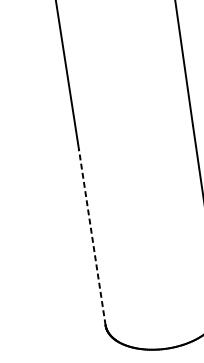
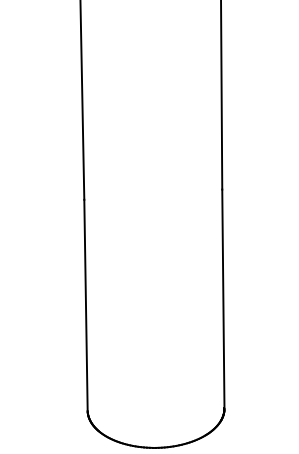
line: (91, 236) -> (85, 304), dashed -> solid

